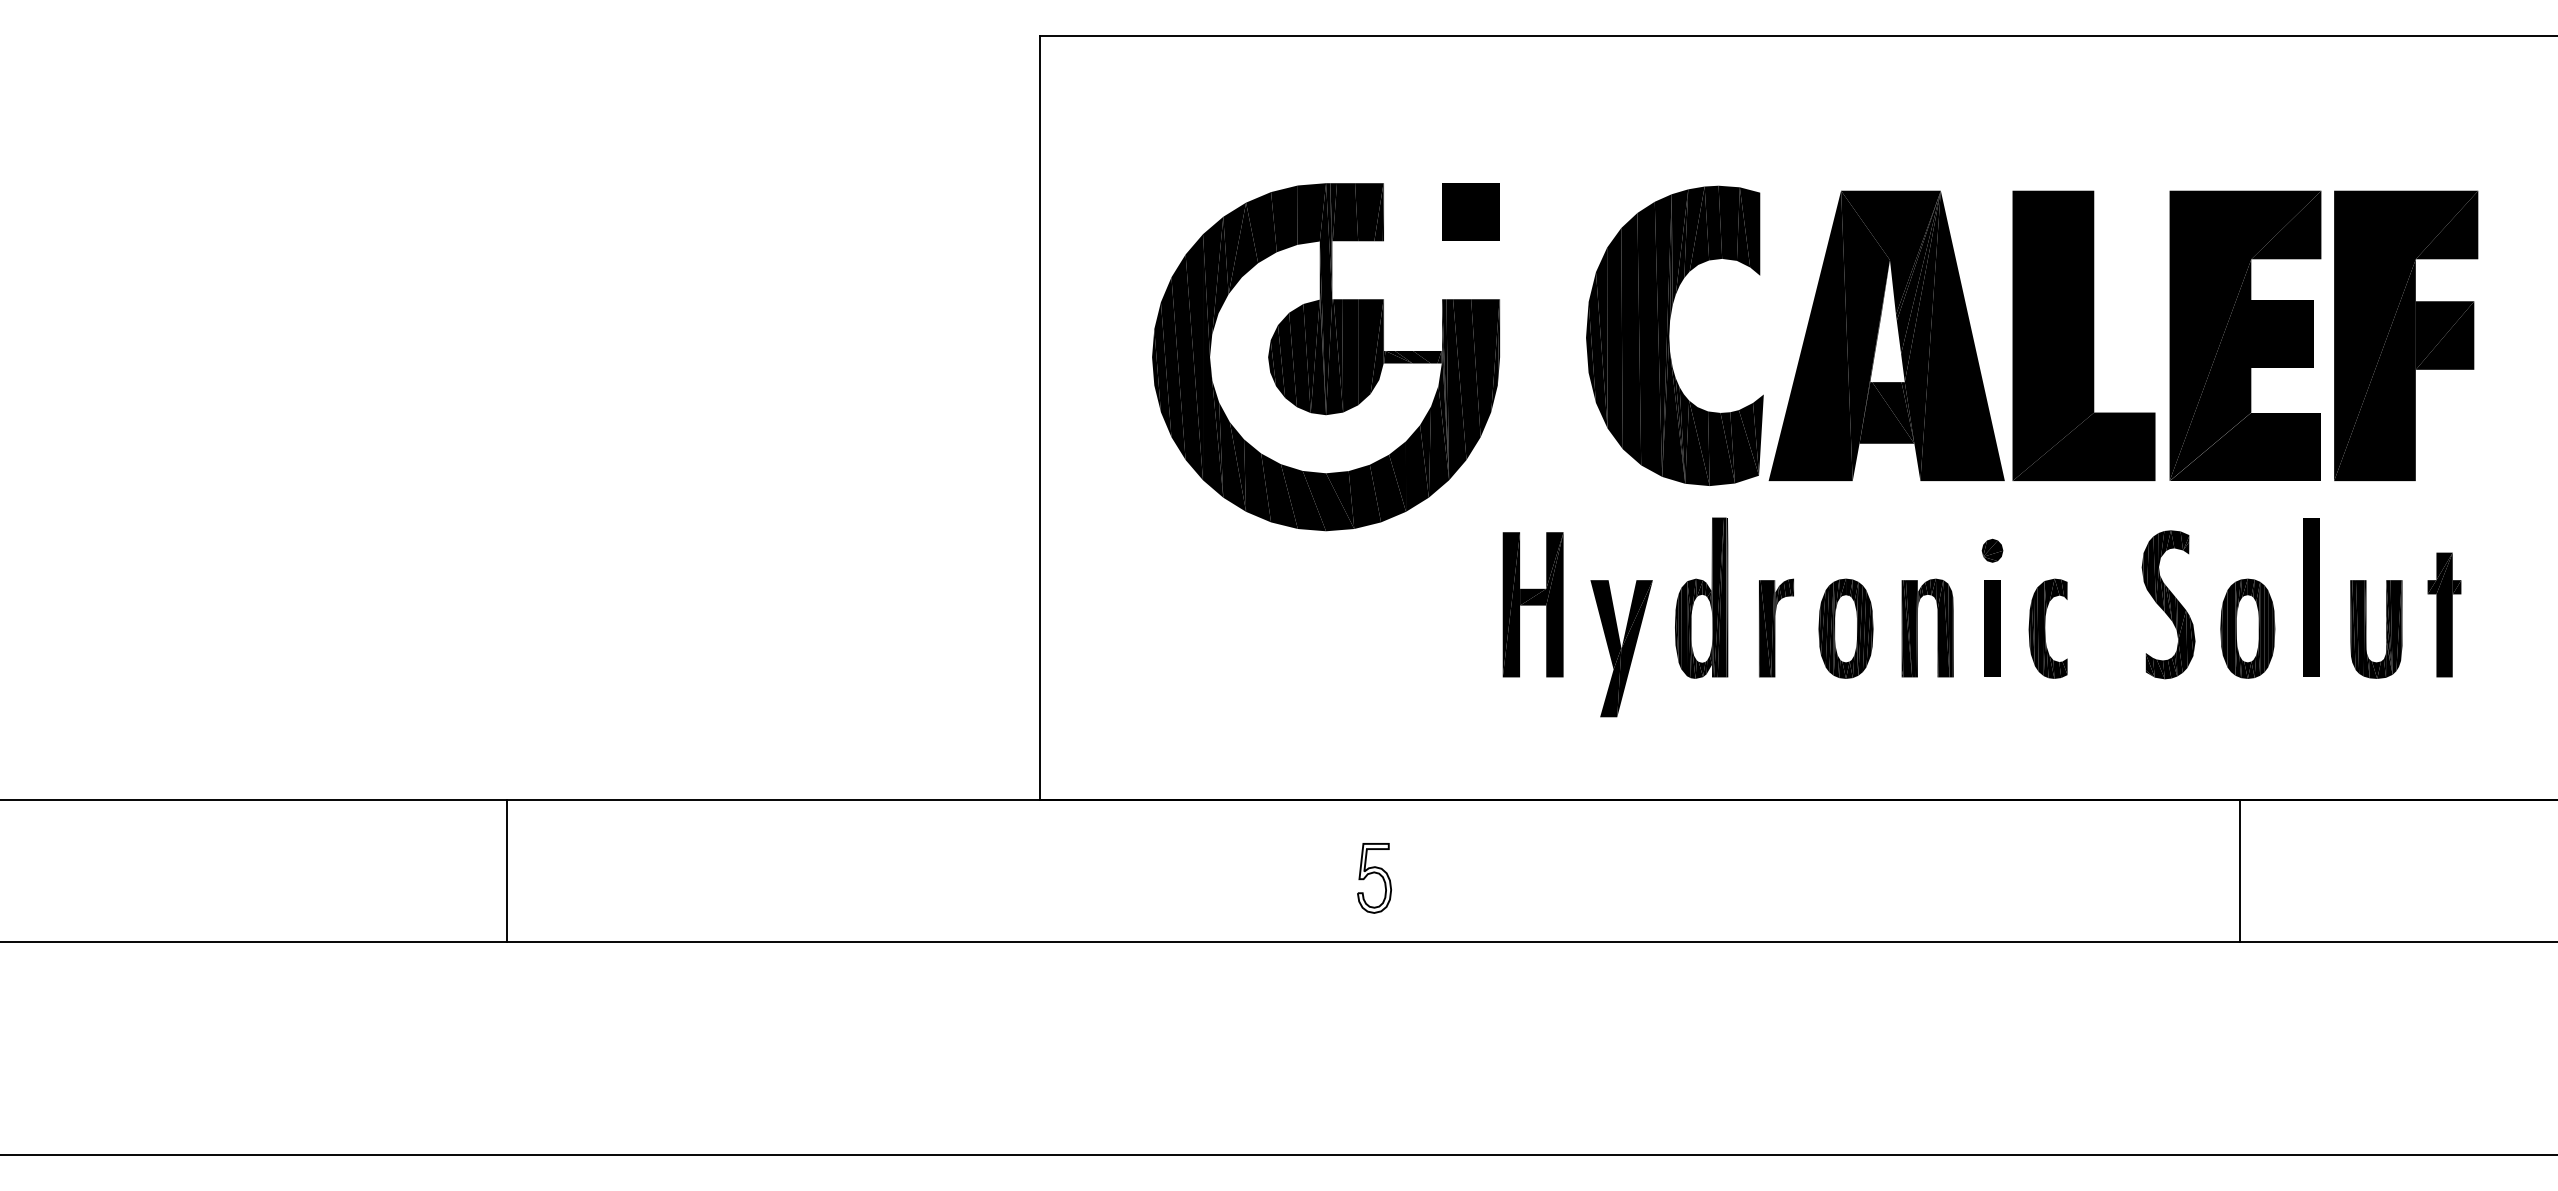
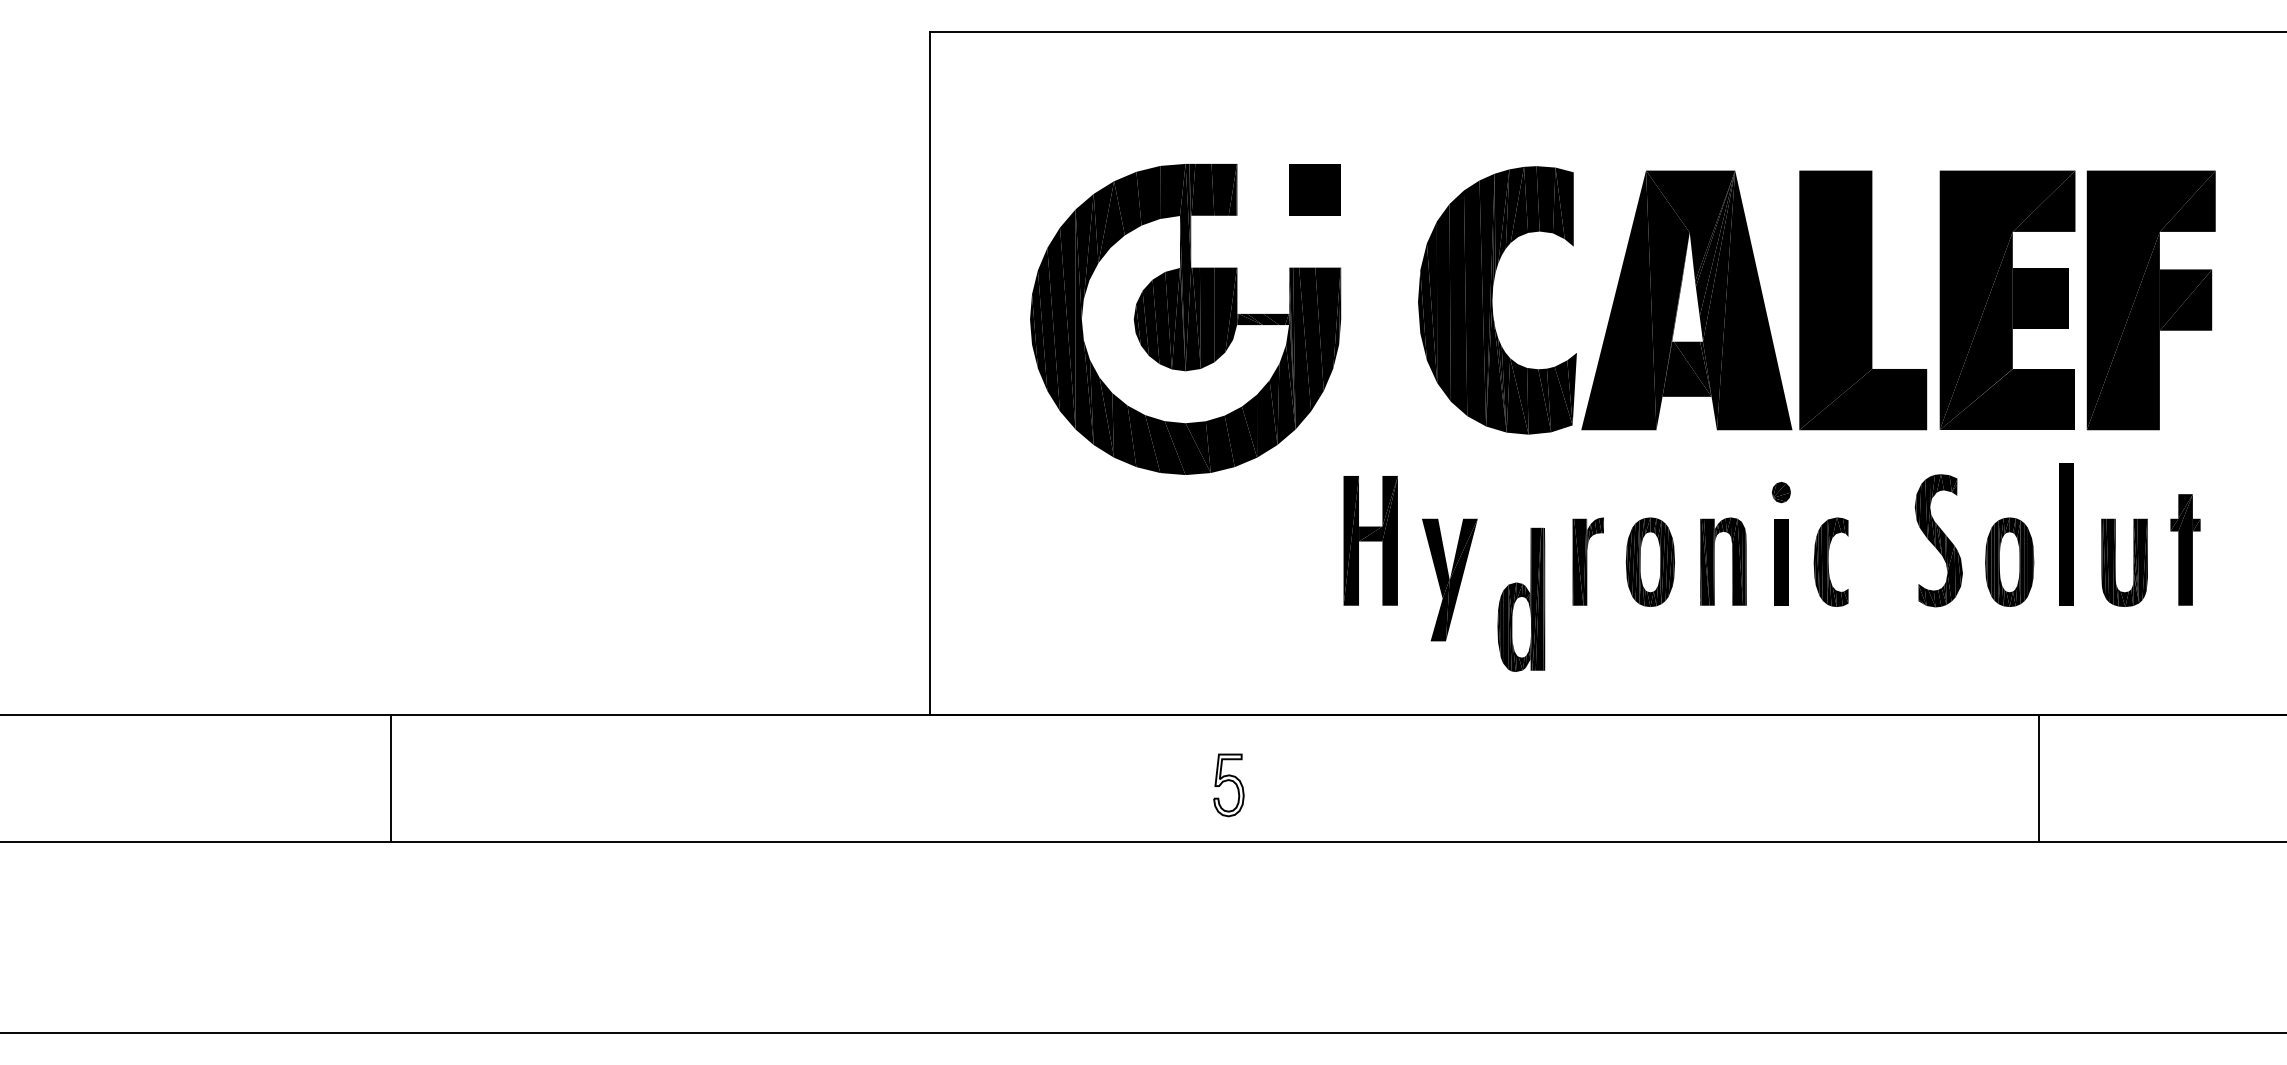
part: (1701, 597) -> (1521, 599), moved
line: (507, 870) -> (391, 778), moved
line: (2239, 870) -> (2038, 778), moved

